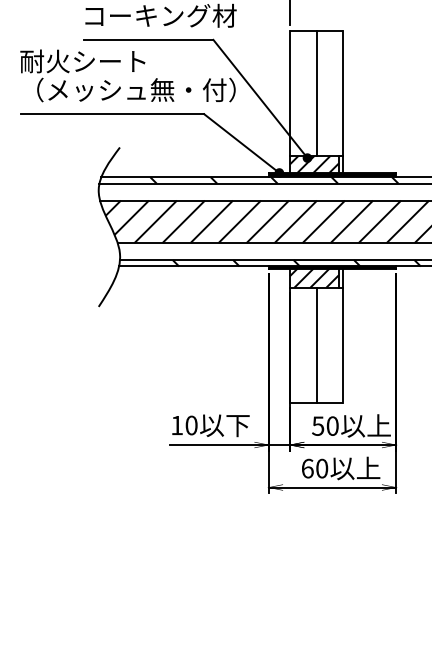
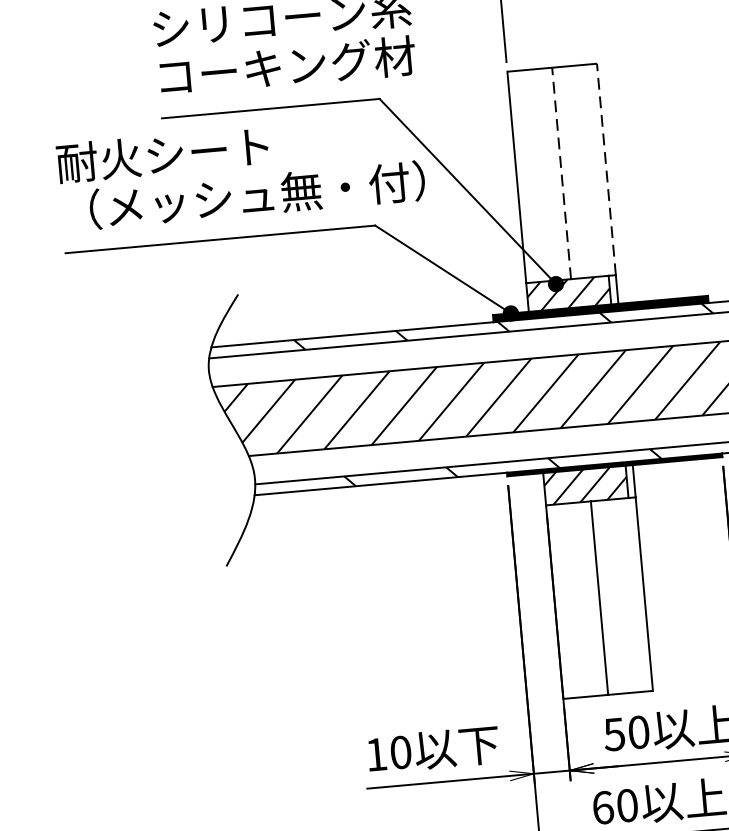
line: (316, 93) -> (561, 173), solid -> dashed
line: (343, 93) -> (607, 169), solid -> dashed

